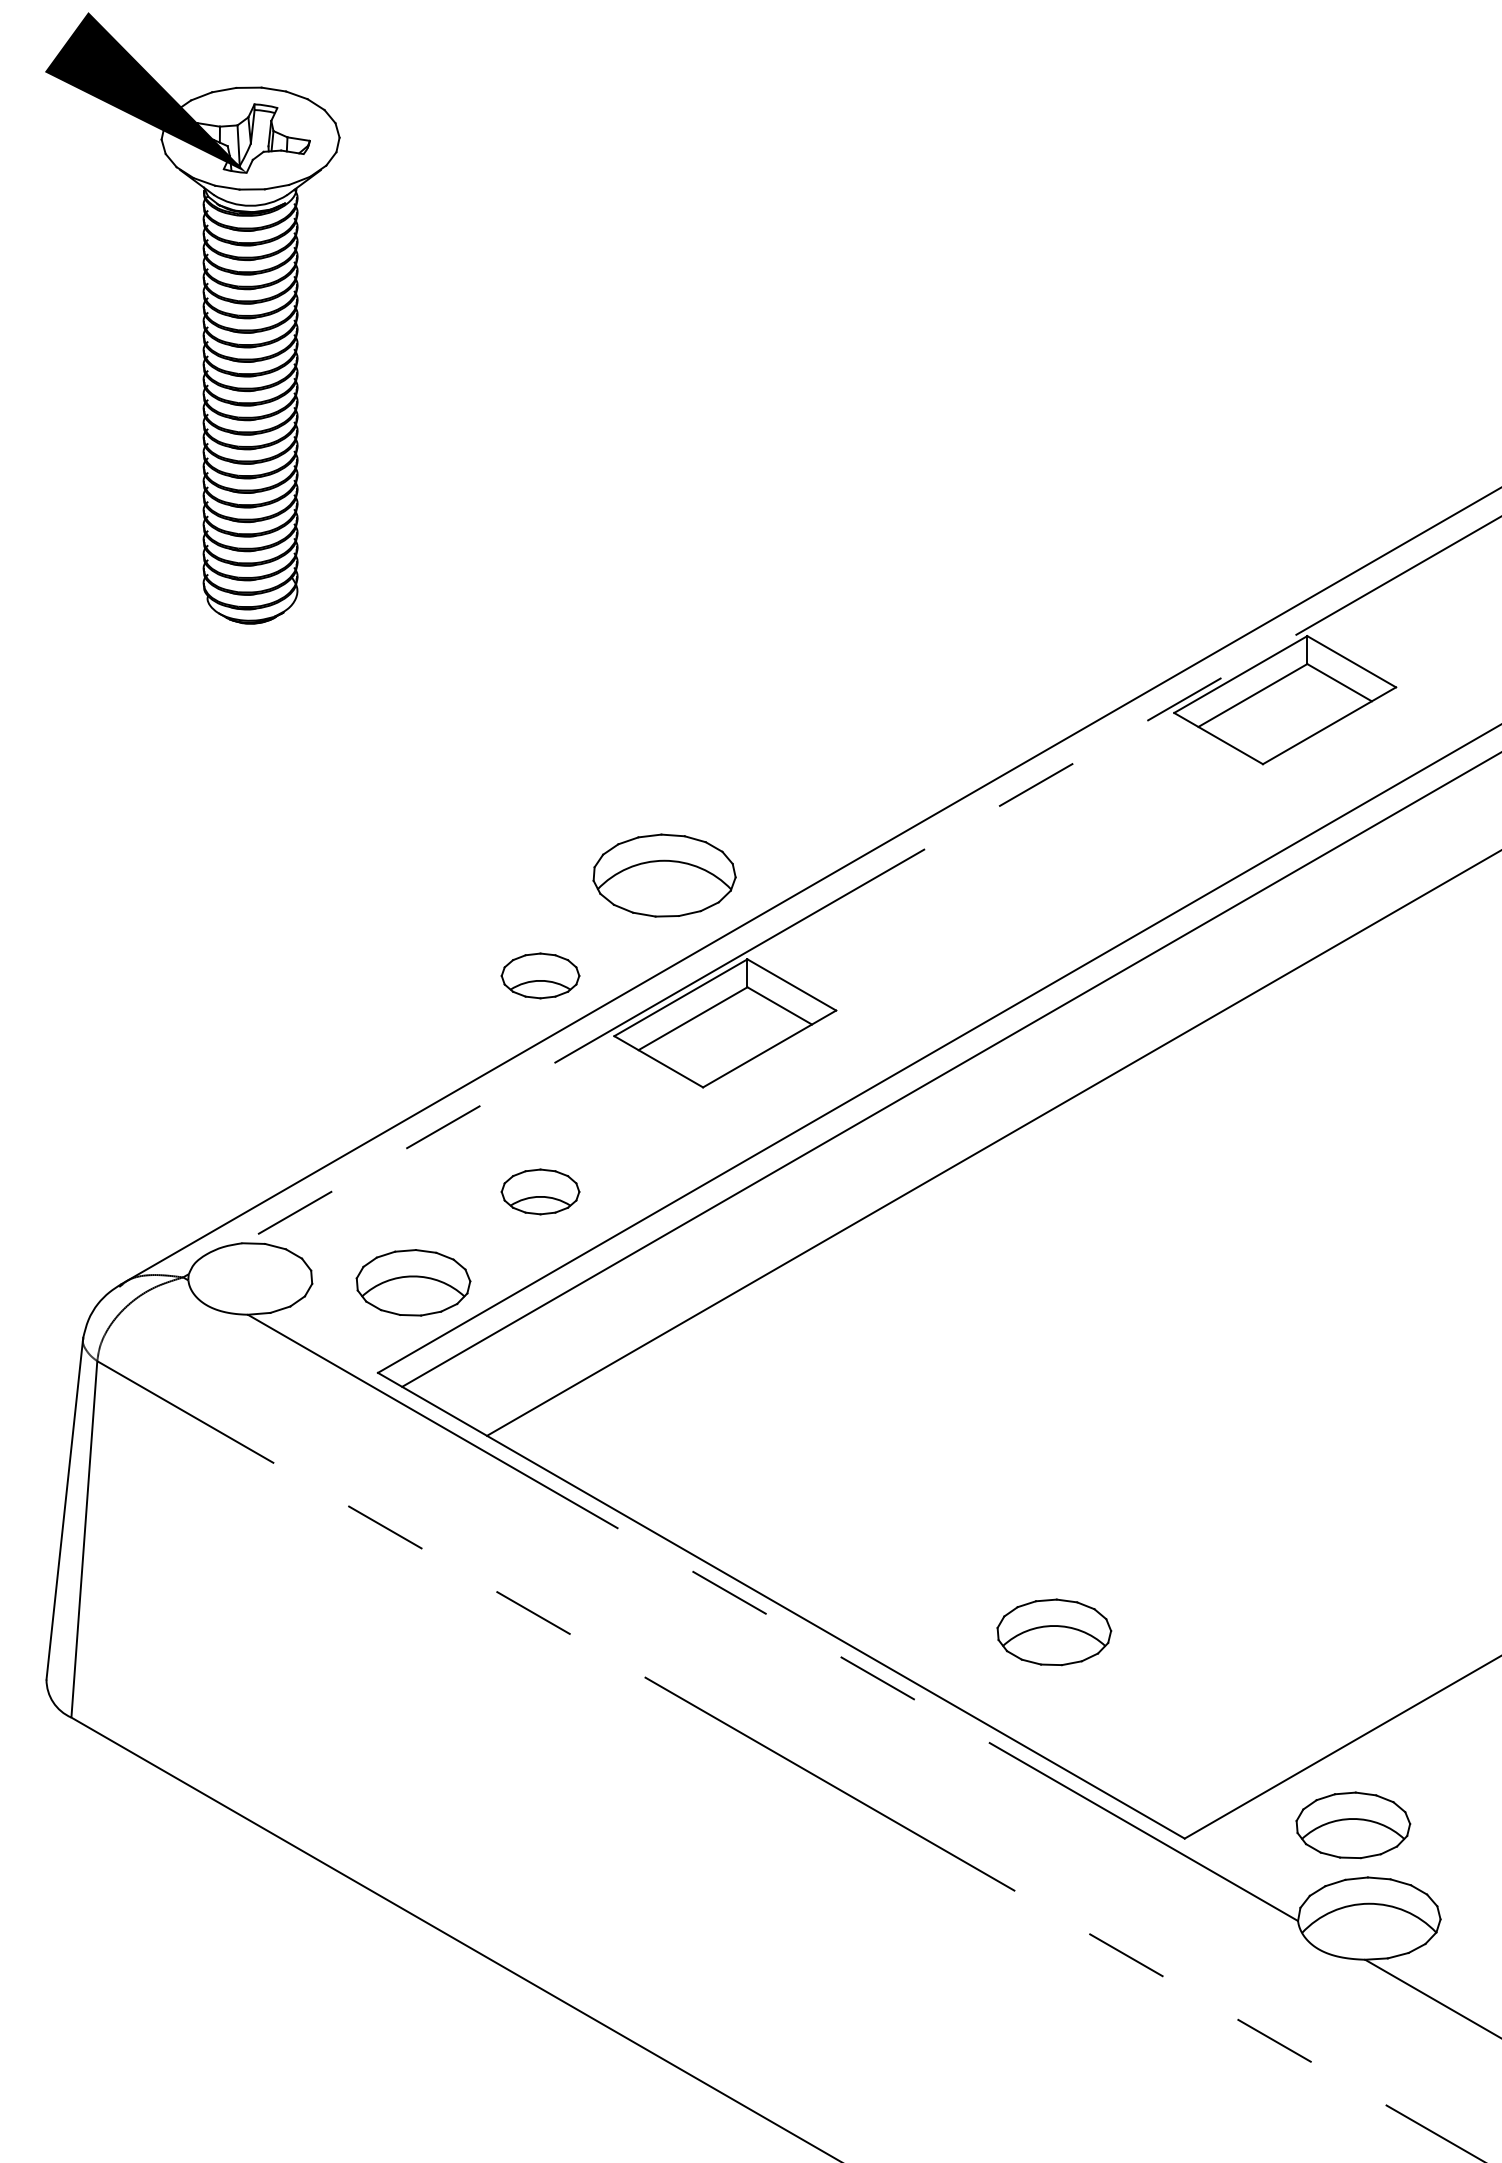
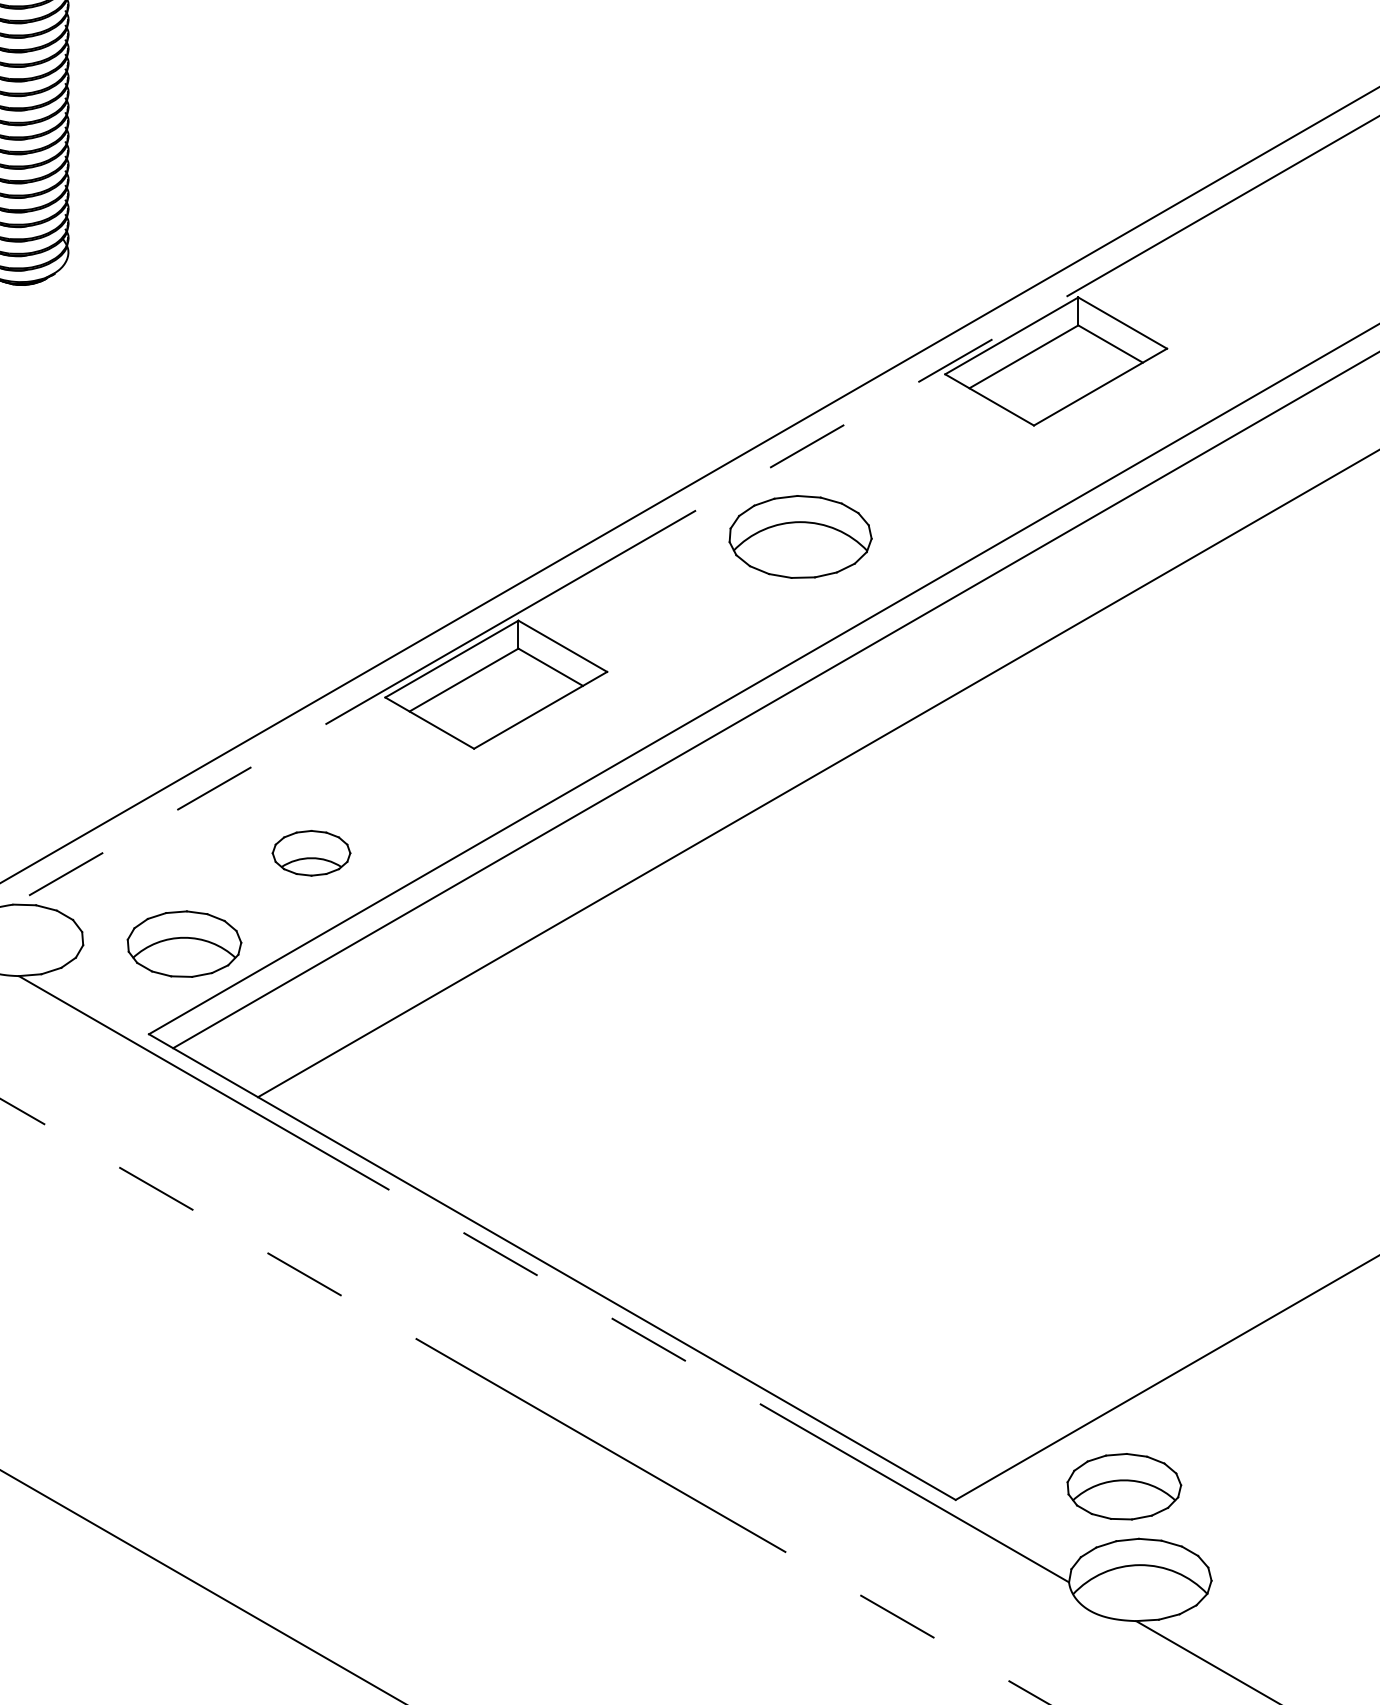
part: (664, 875) -> (800, 536), moved
part: (540, 975) -> (311, 636), removed
part: (1054, 1632) -> (825, 1293), removed

